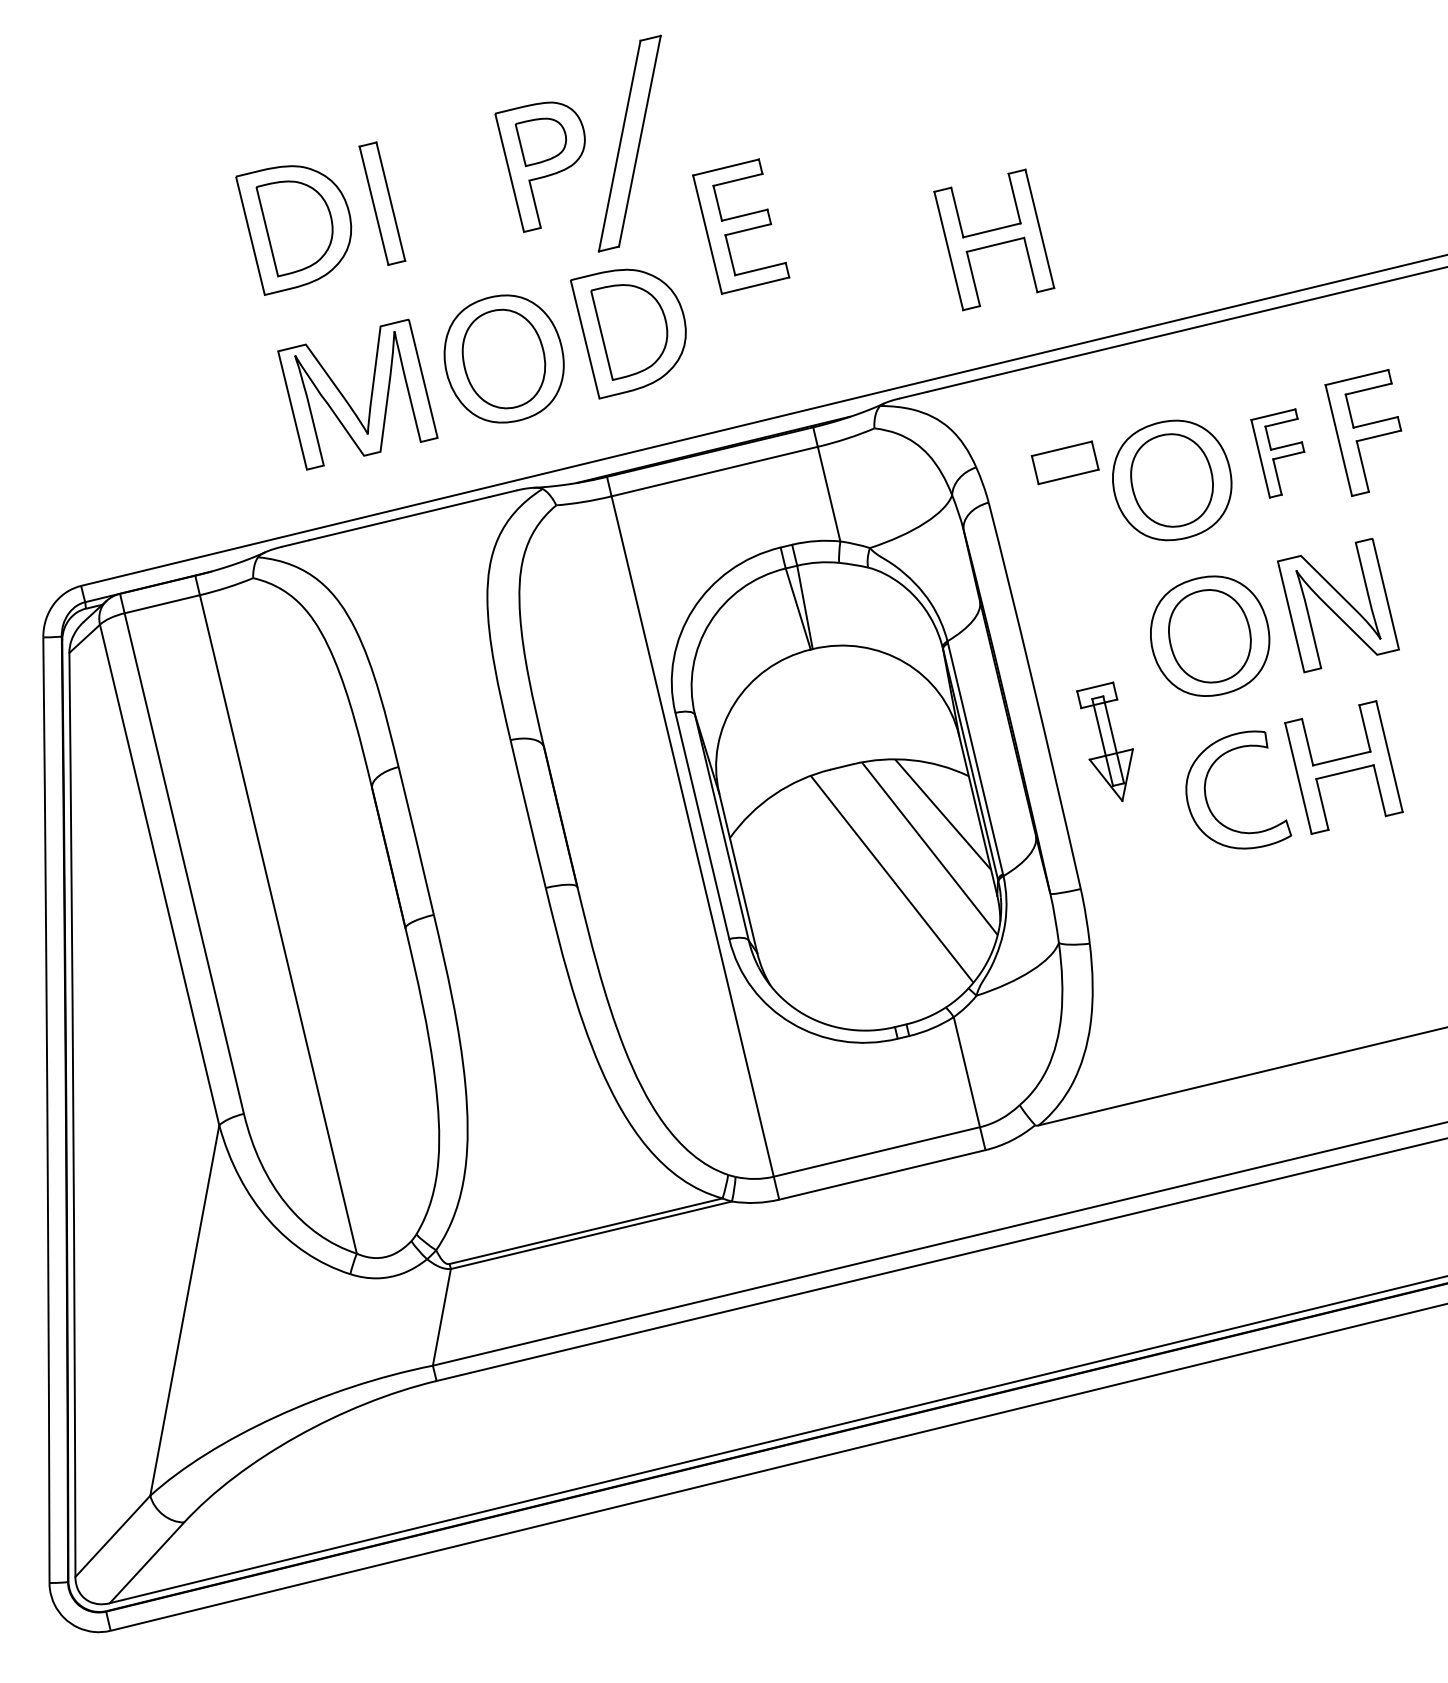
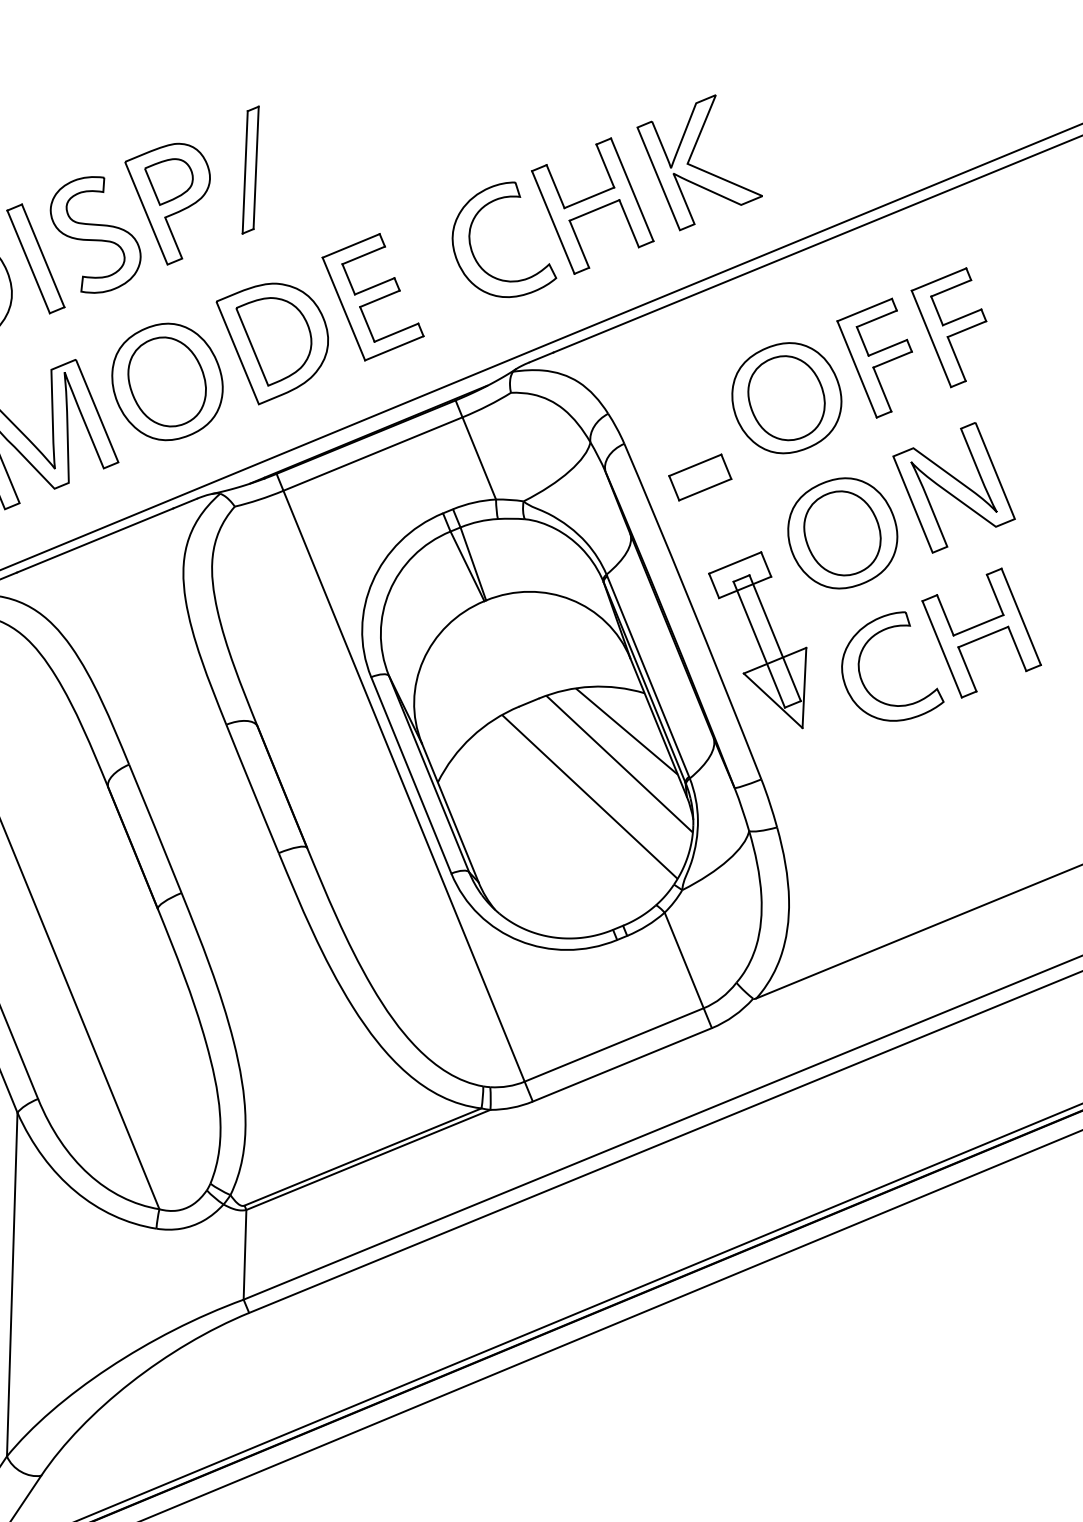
part: (629, 143) -> (250, 170), size x0.62
part: (451, 187) -> (95, 234), added
part: (1117, 210) -> (699, 162), added
part: (741, 226) -> (373, 296), moved
part: (857, 270) -> (473, 252), added
part: (1277, 453) -> (877, 359), size x1.43
part: (1064, 462) -> (699, 477), moved
part: (1104, 741) -> (762, 643), size x1.67

